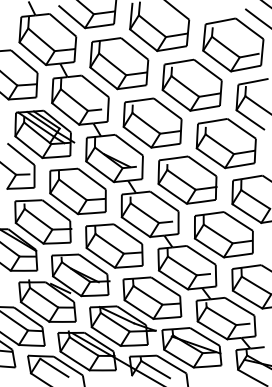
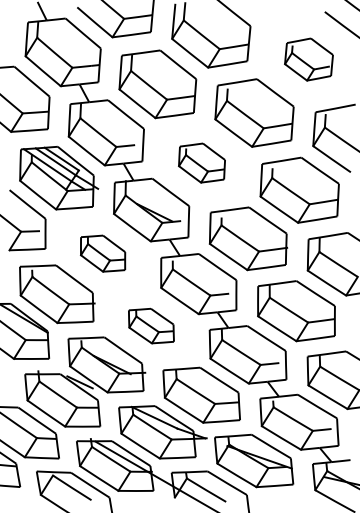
part: (232, 44) -> (308, 59), size x0.6
part: (152, 122) -> (201, 162), size x0.6
part: (77, 191) -> (102, 253), size x0.6
part: (114, 245) -> (151, 325), size x0.6

